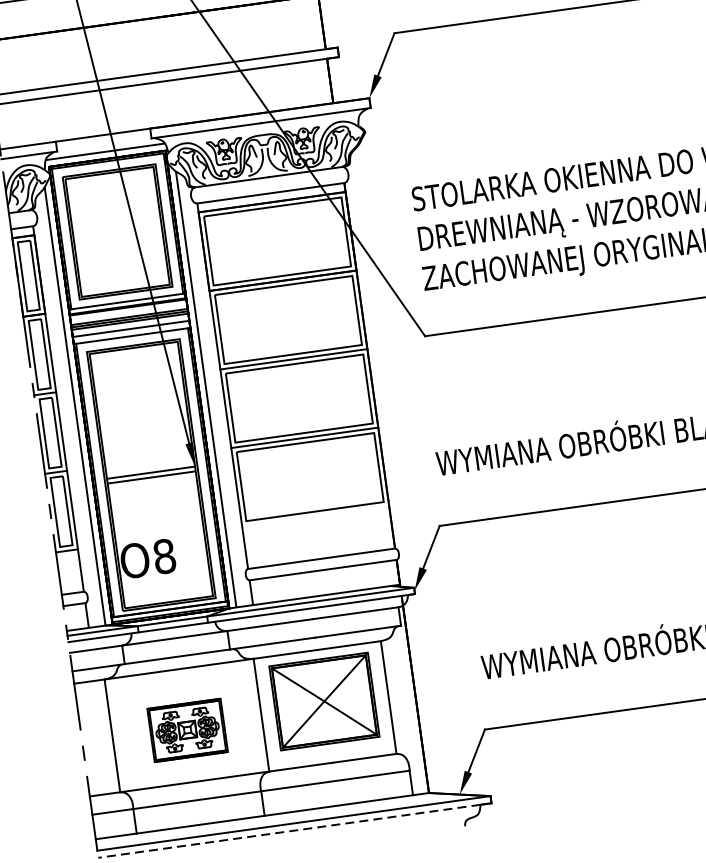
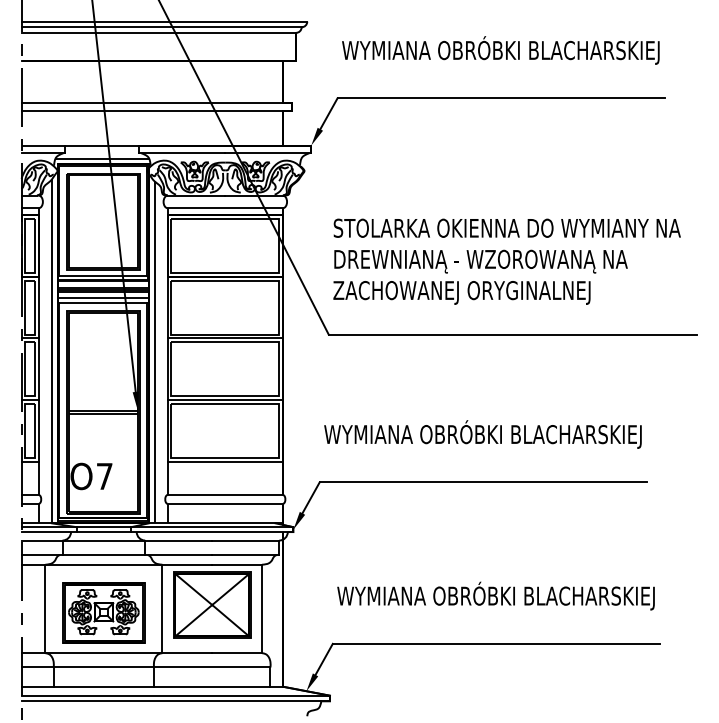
line: (314, 516) -> (224, 461), added
text: (164, 556) -> (104, 476), O8 -> O7
part: (187, 730) -> (103, 612), size x1.43
line: (289, 831) -> (171, 701), dashed -> solid

